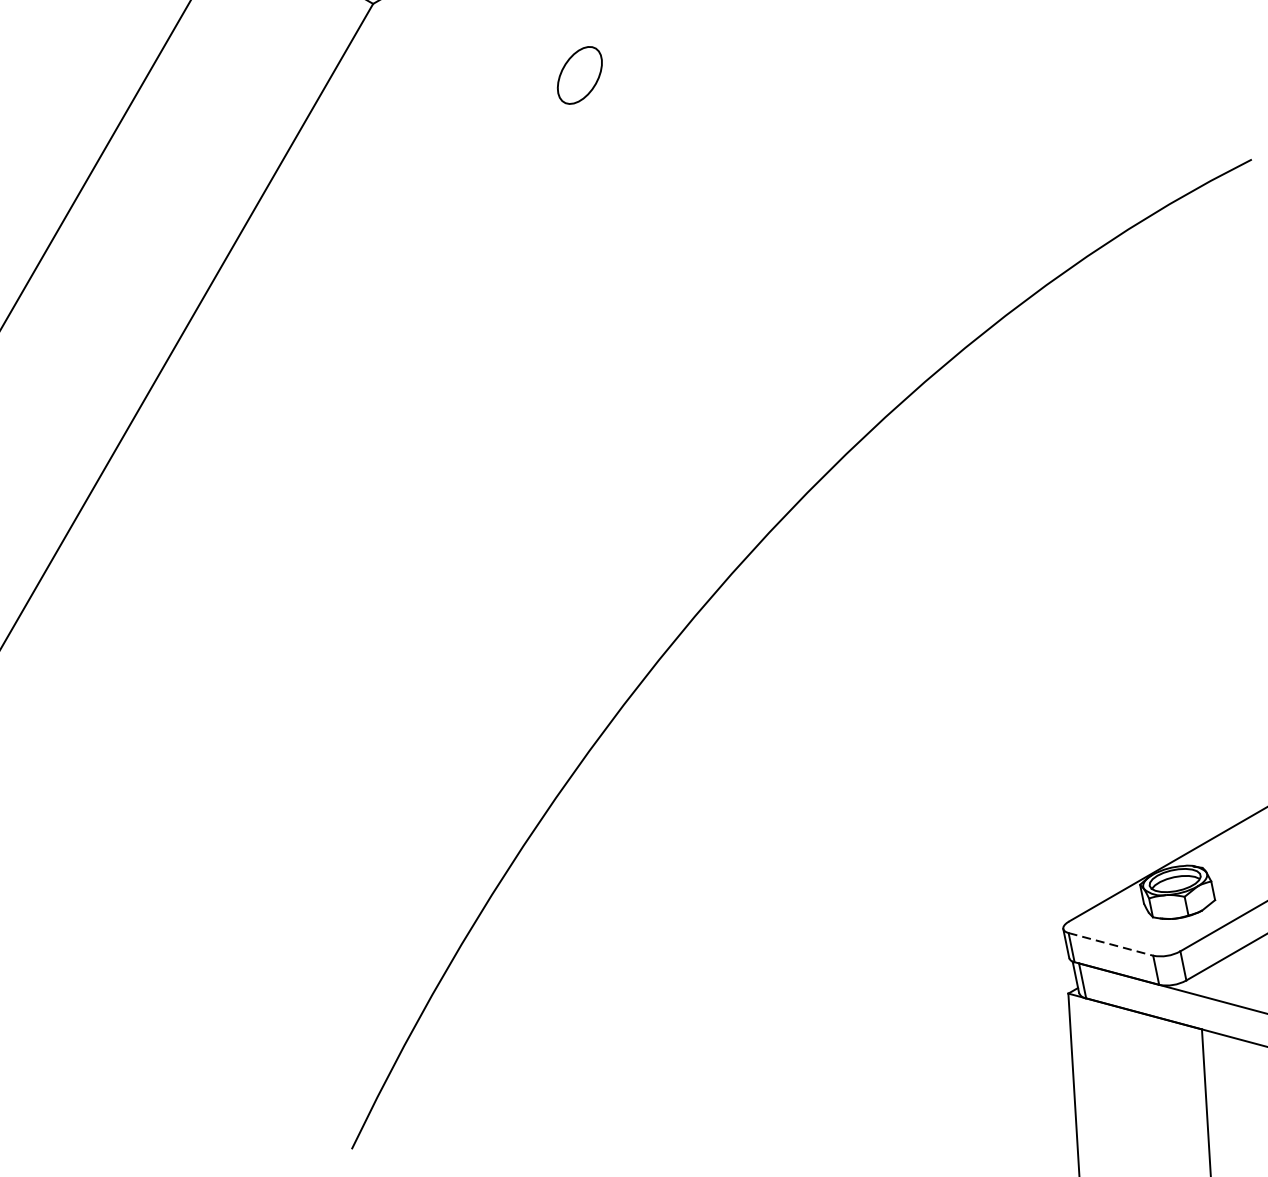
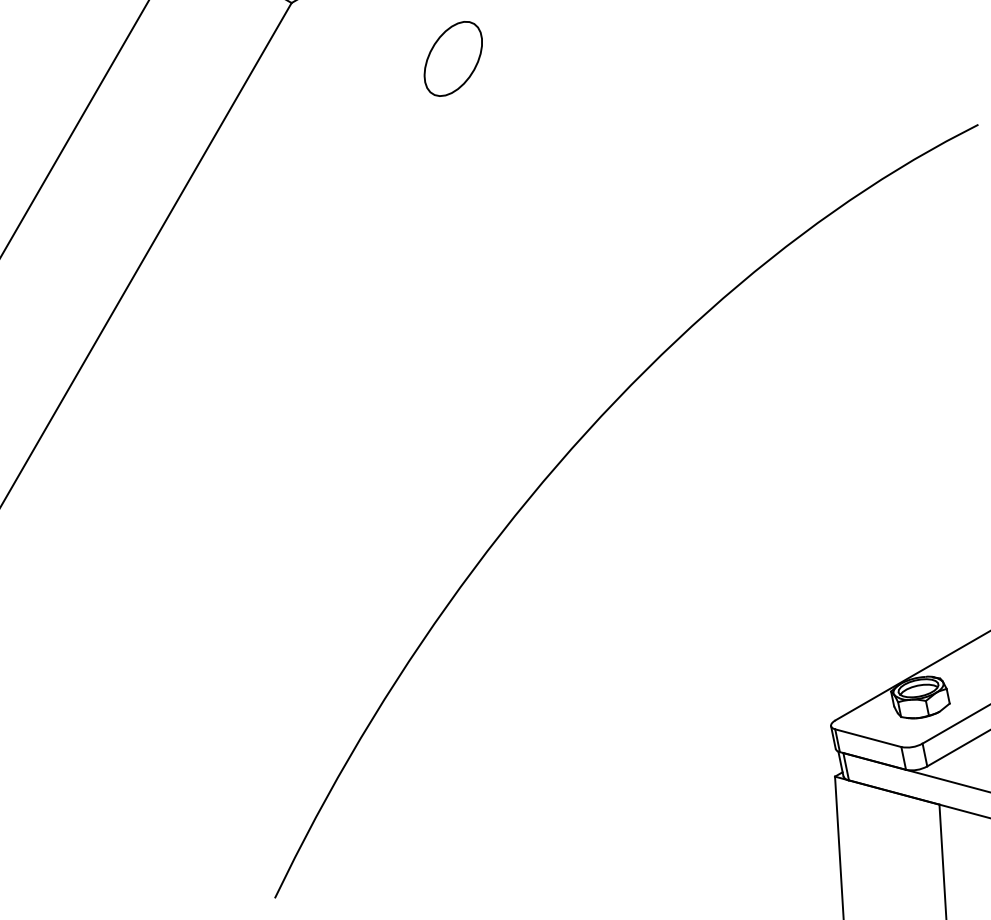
part: (578, 74) -> (452, 58), size x1.67
line: (1111, 944) -> (868, 738), dashed -> solid

